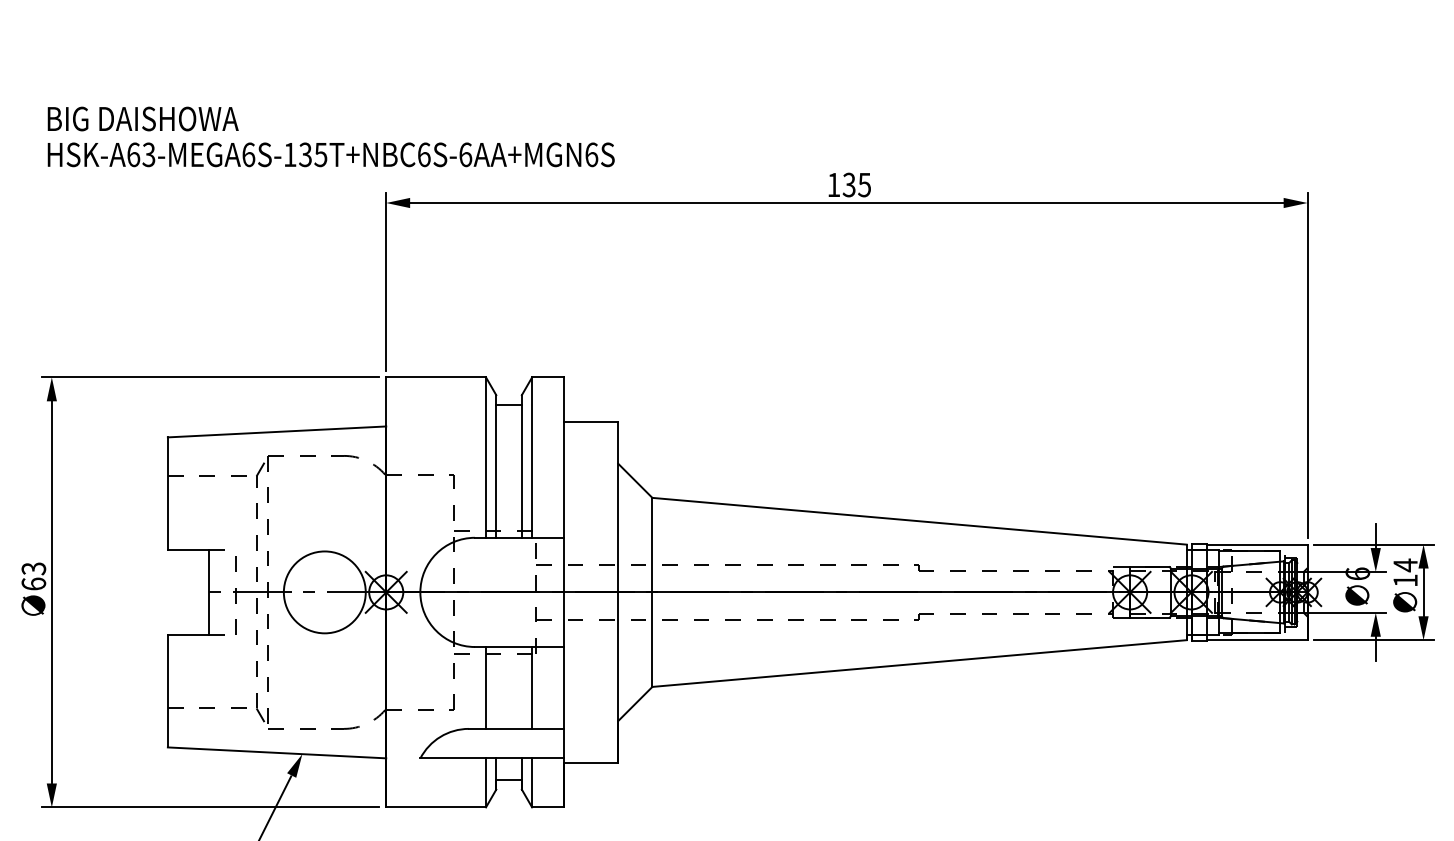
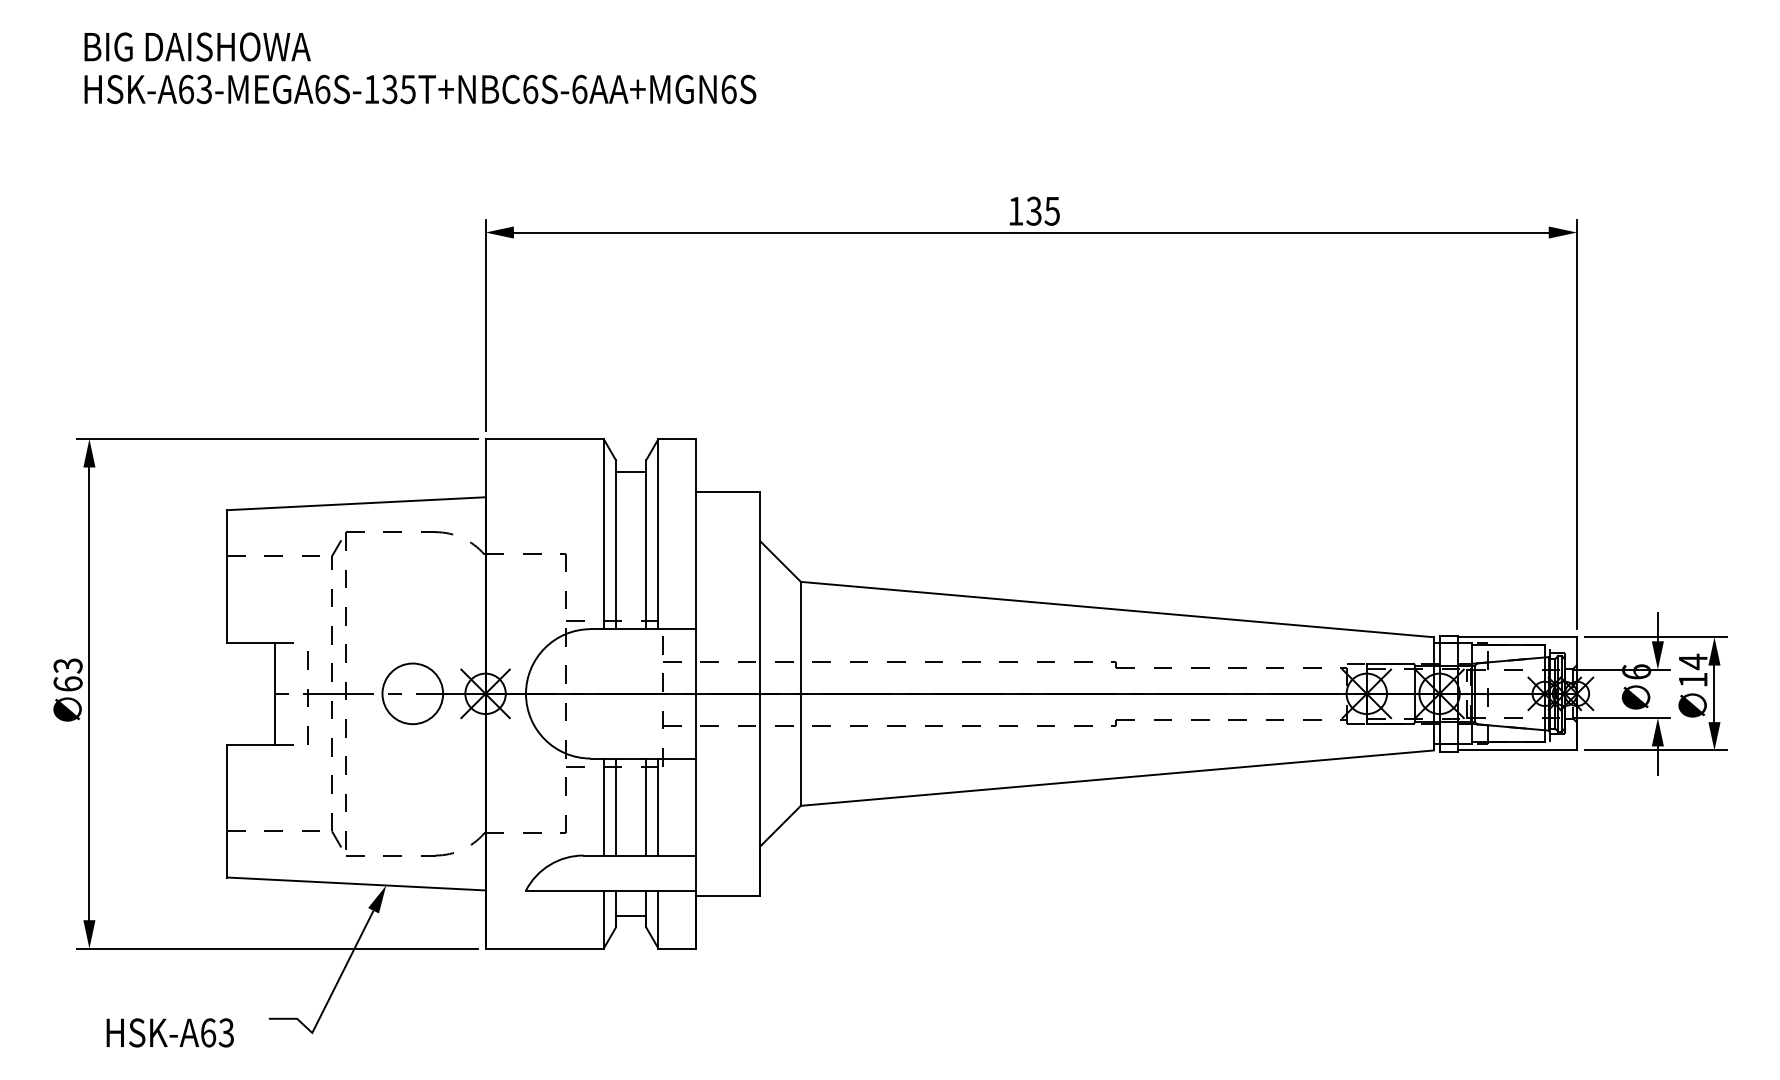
text: (331, 137) -> (420, 68), moved
circle: (324, 592) -> (412, 693), size x0.62
line: (495, 687) -> (615, 806), added
line: (522, 687) -> (646, 806), added

